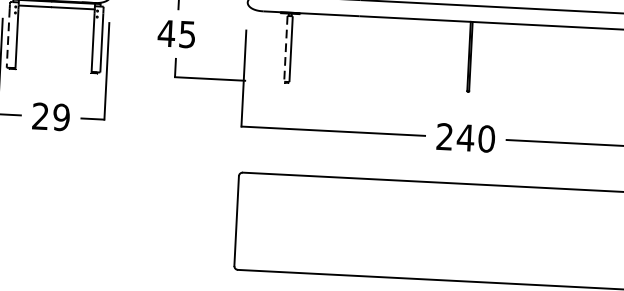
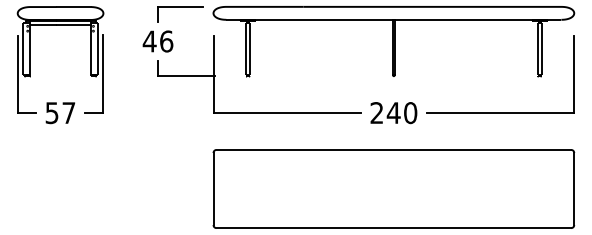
text: (187, 34) -> (166, 41), 45 -> 46
line: (7, 37) -> (22, 51), dashed -> solid
line: (285, 49) -> (245, 49), dashed -> solid
text: (51, 117) -> (60, 113), 29 -> 57

